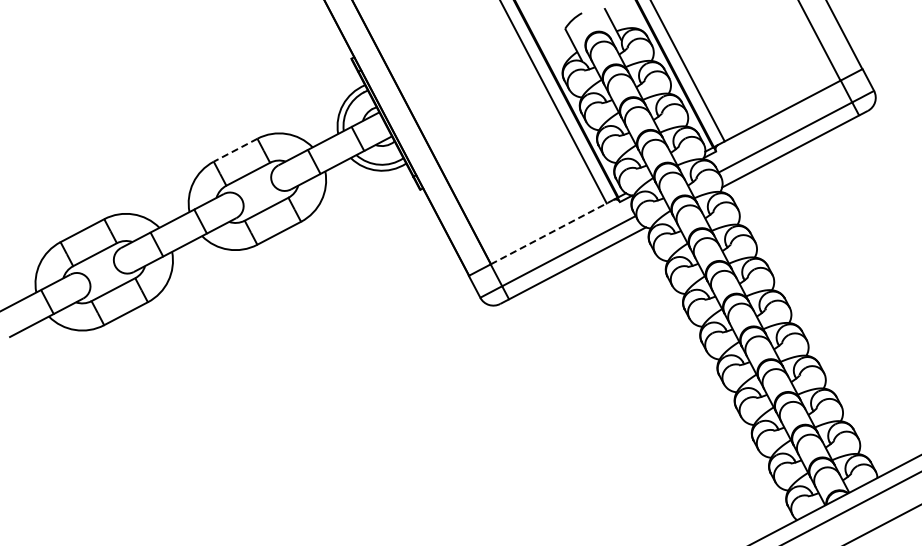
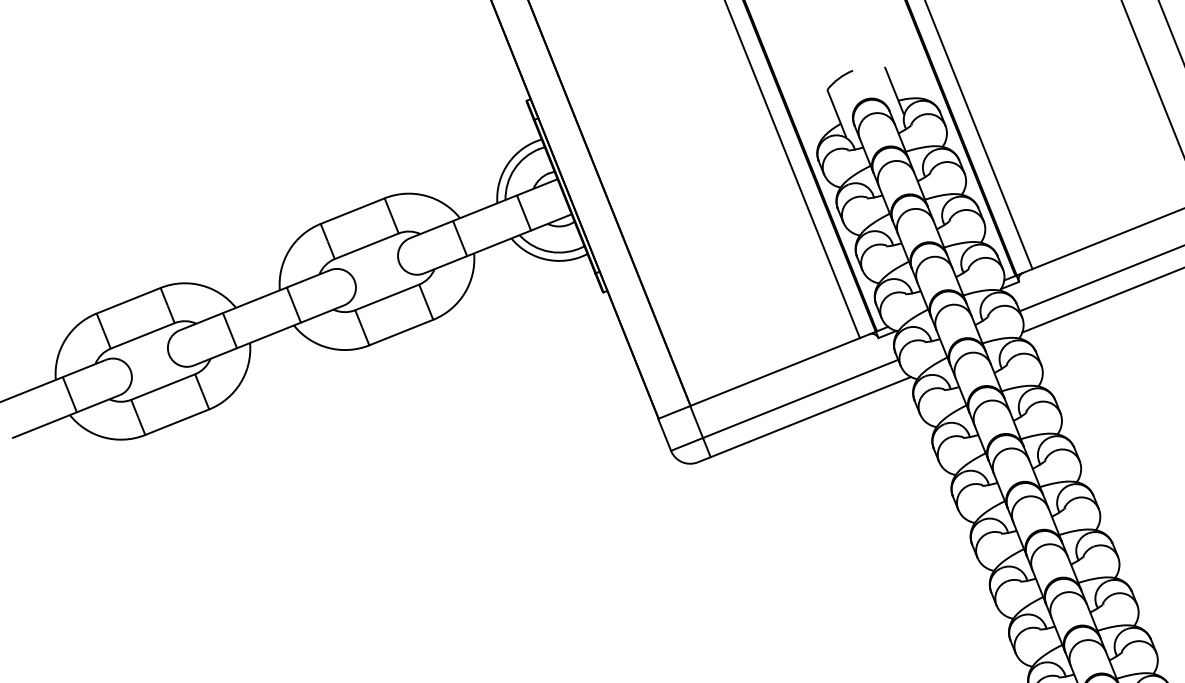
line: (235, 150) -> (352, 211), dashed -> solid
line: (552, 231) -> (780, 369), dashed -> solid

